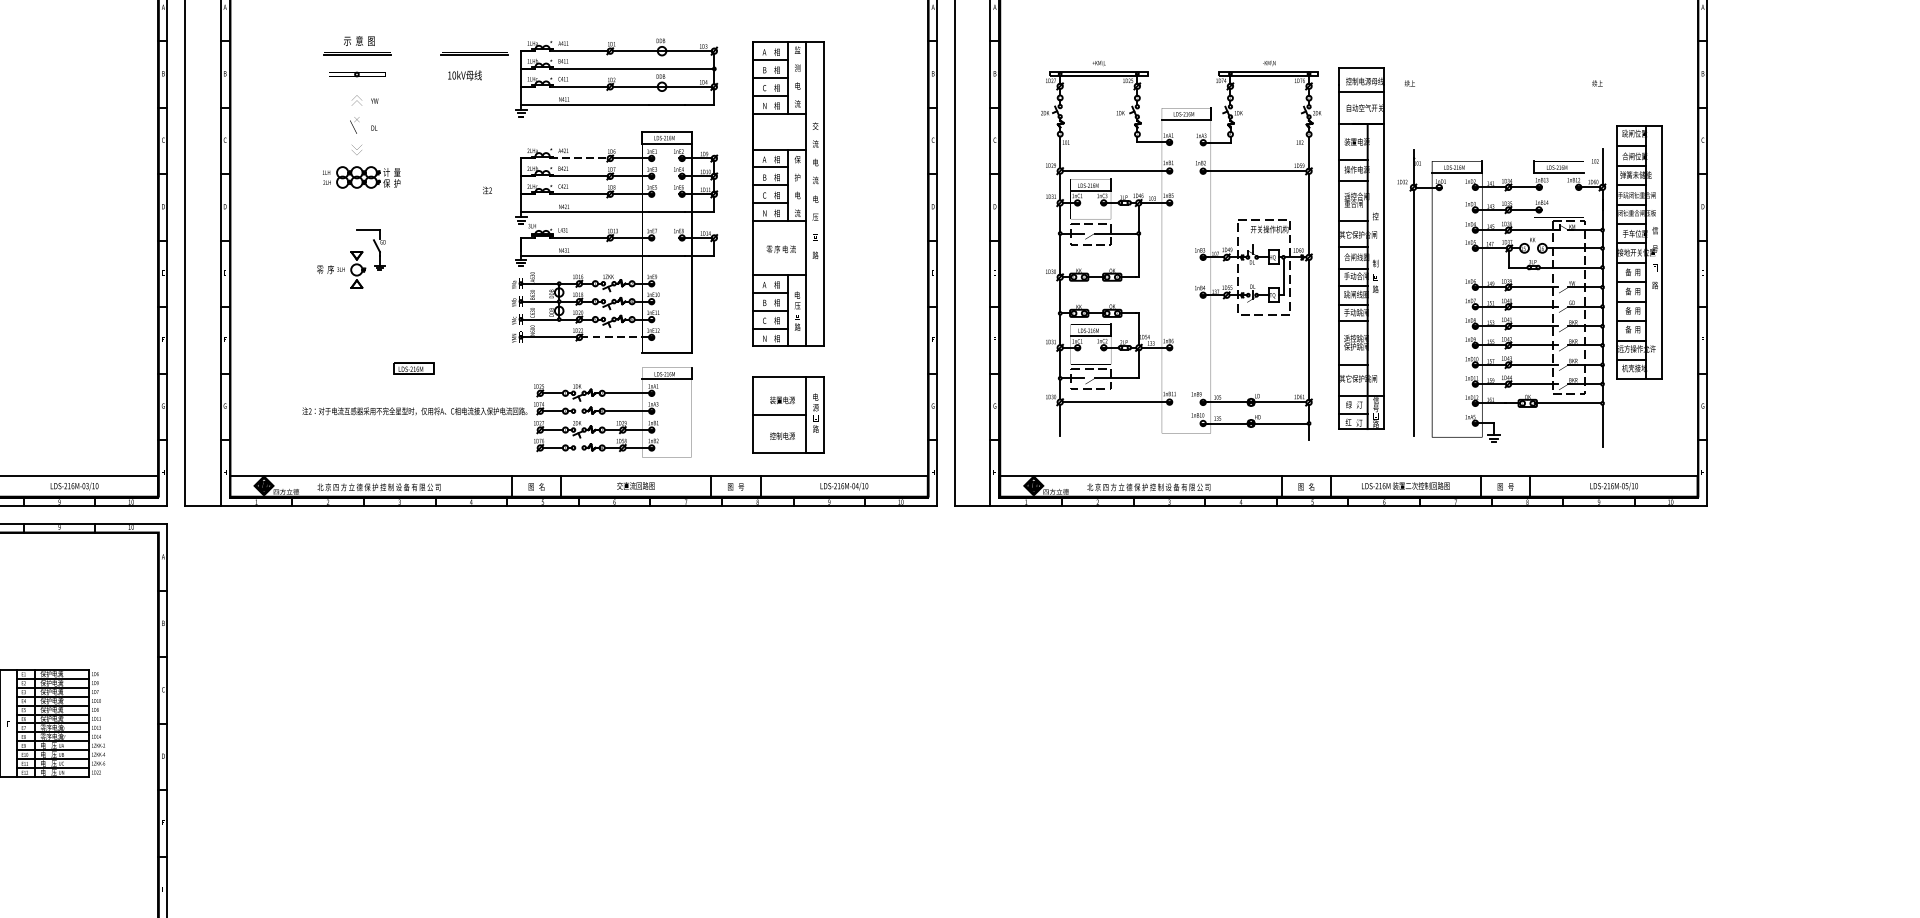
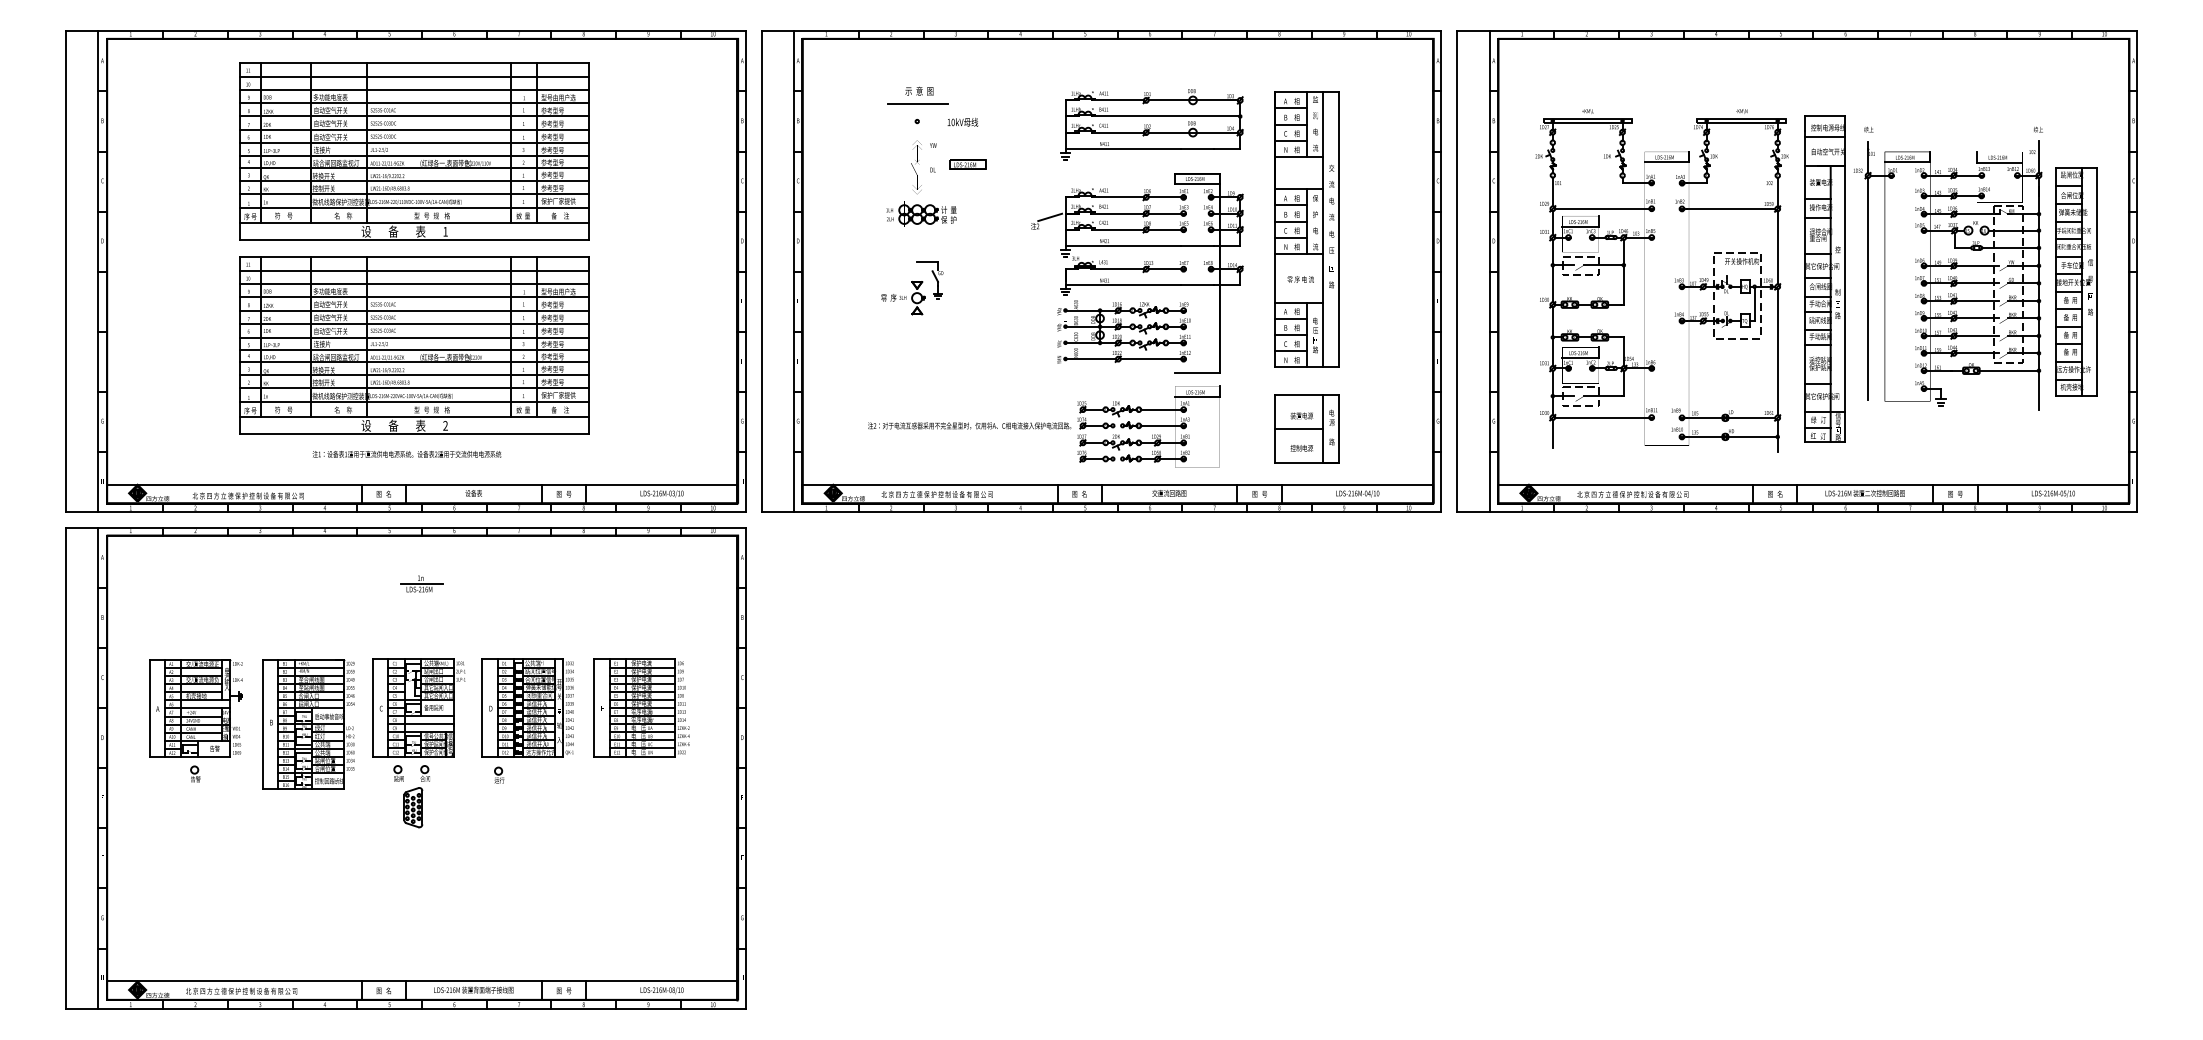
line: (474, 54) -> (1023, 103), removed
text: (464, 74) -> (962, 121), moved
line: (579, 158) -> (1118, 197), dashed -> solid
line: (504, 180) -> (1050, 217), added
part: (1501, 298) -> (1947, 275), moved
line: (615, 337) -> (1150, 359), dashed -> solid
part: (413, 368) -> (967, 164), moved

